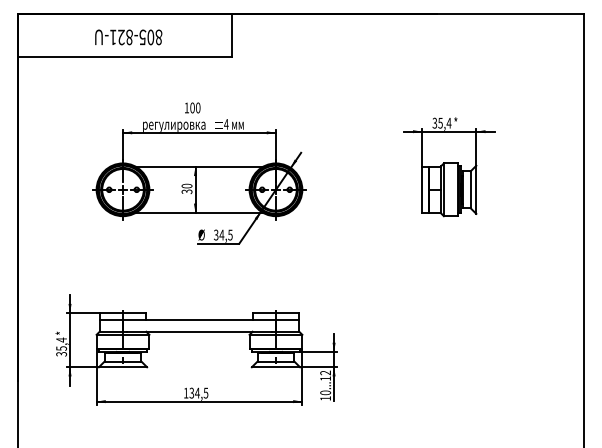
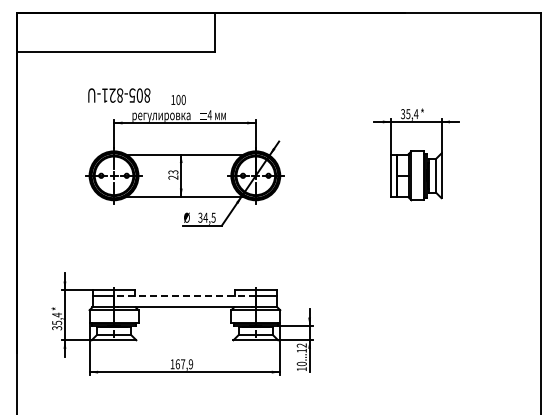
text: (128, 37) -> (119, 95), moved
text: (187, 188) -> (173, 174), 30 -> 23
line: (199, 320) -> (184, 296), solid -> dashed
text: (199, 393) -> (184, 364), 134,5 -> 167,9

